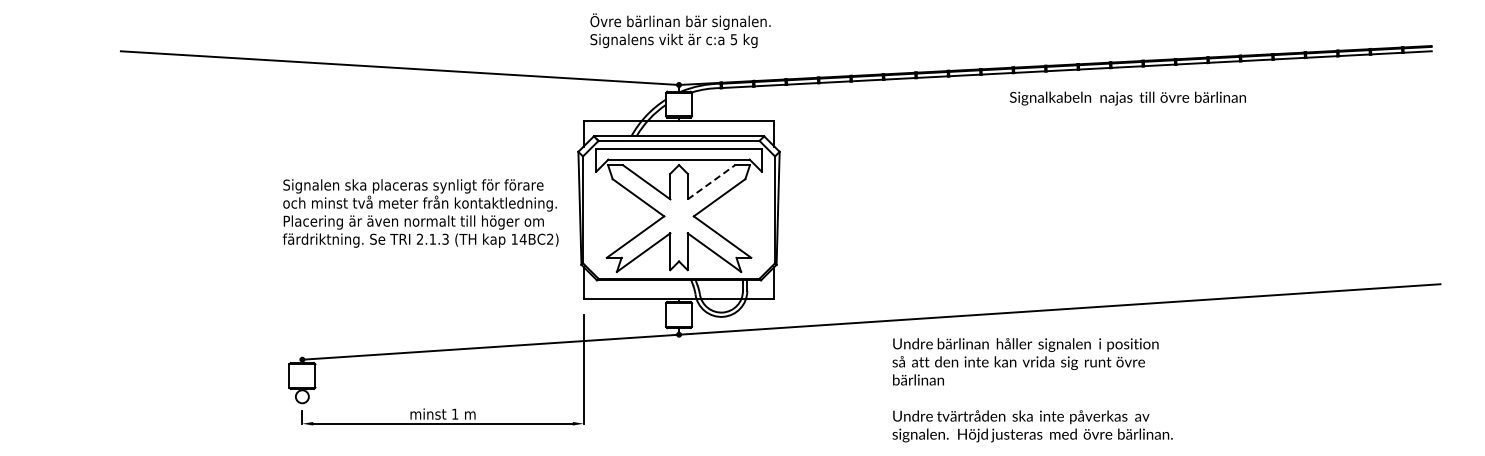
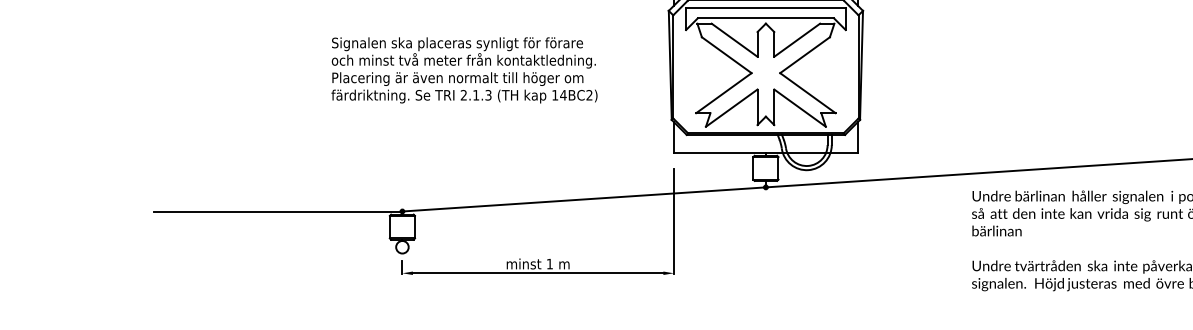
line: (711, 181) -> (797, 39), dashed -> solid
text: (420, 213) -> (464, 70), moved
line: (172, 359) -> (277, 211), added

